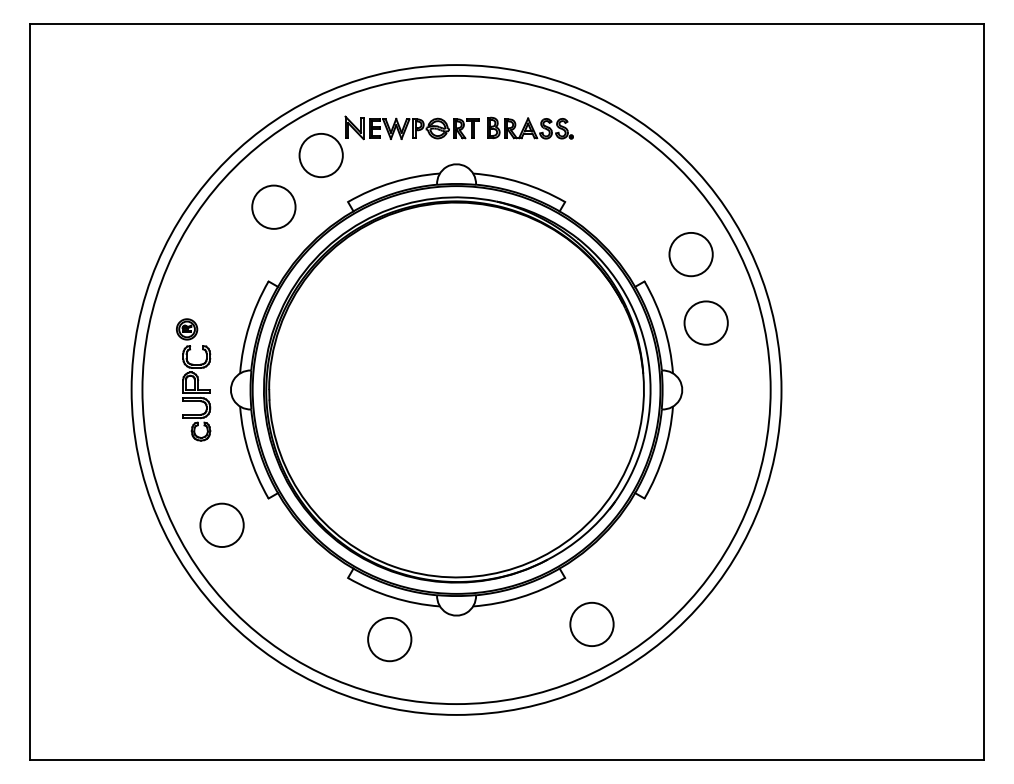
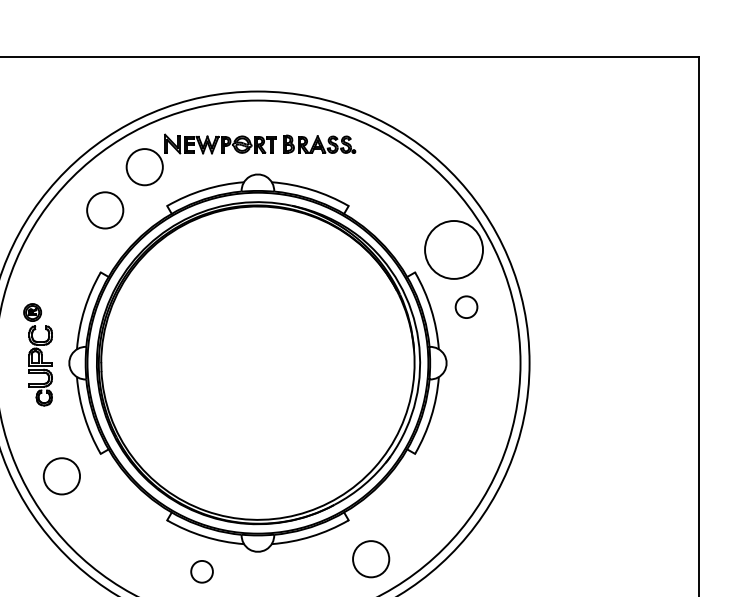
circle: (690, 254) -> (453, 249), size x1.6
circle: (705, 322) -> (466, 306), size x0.6
circle: (389, 639) -> (201, 571), size x0.6

